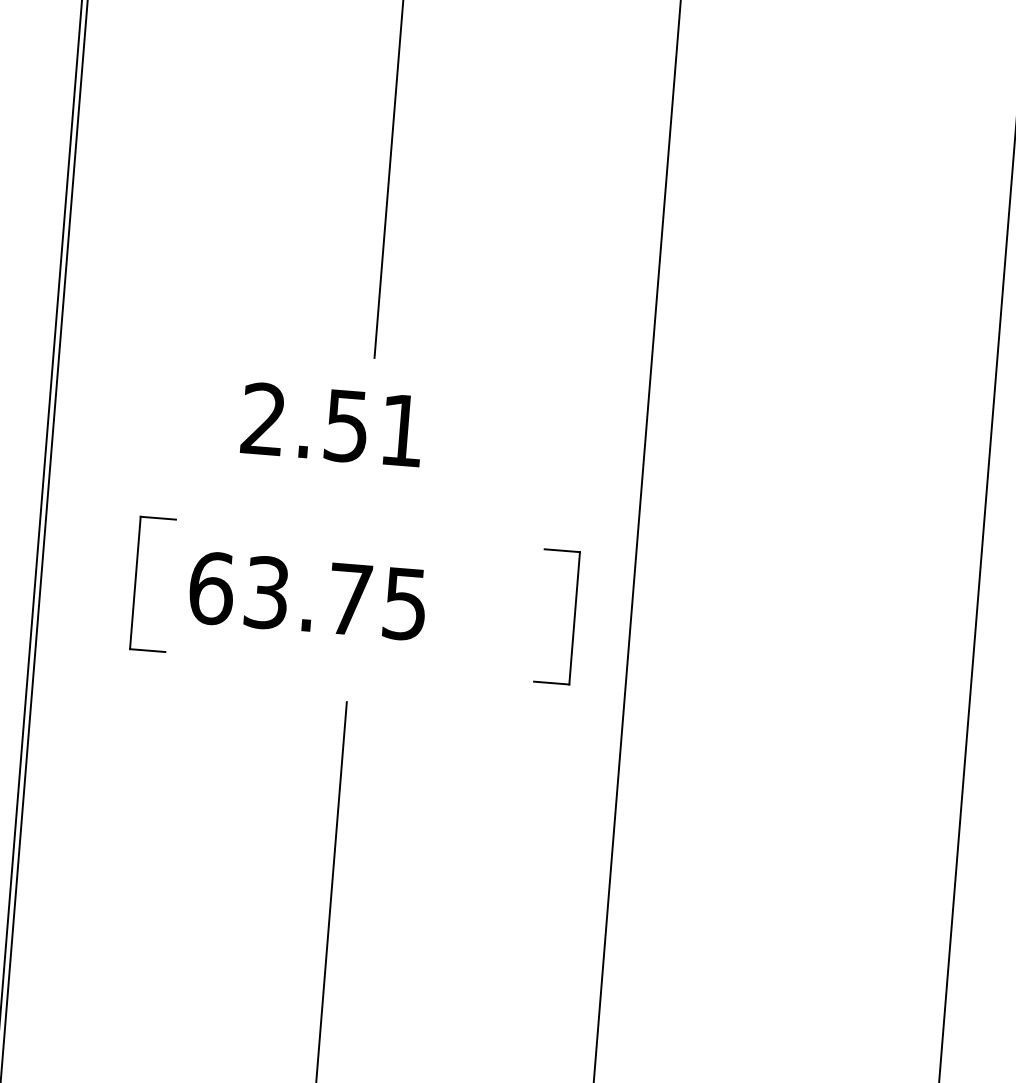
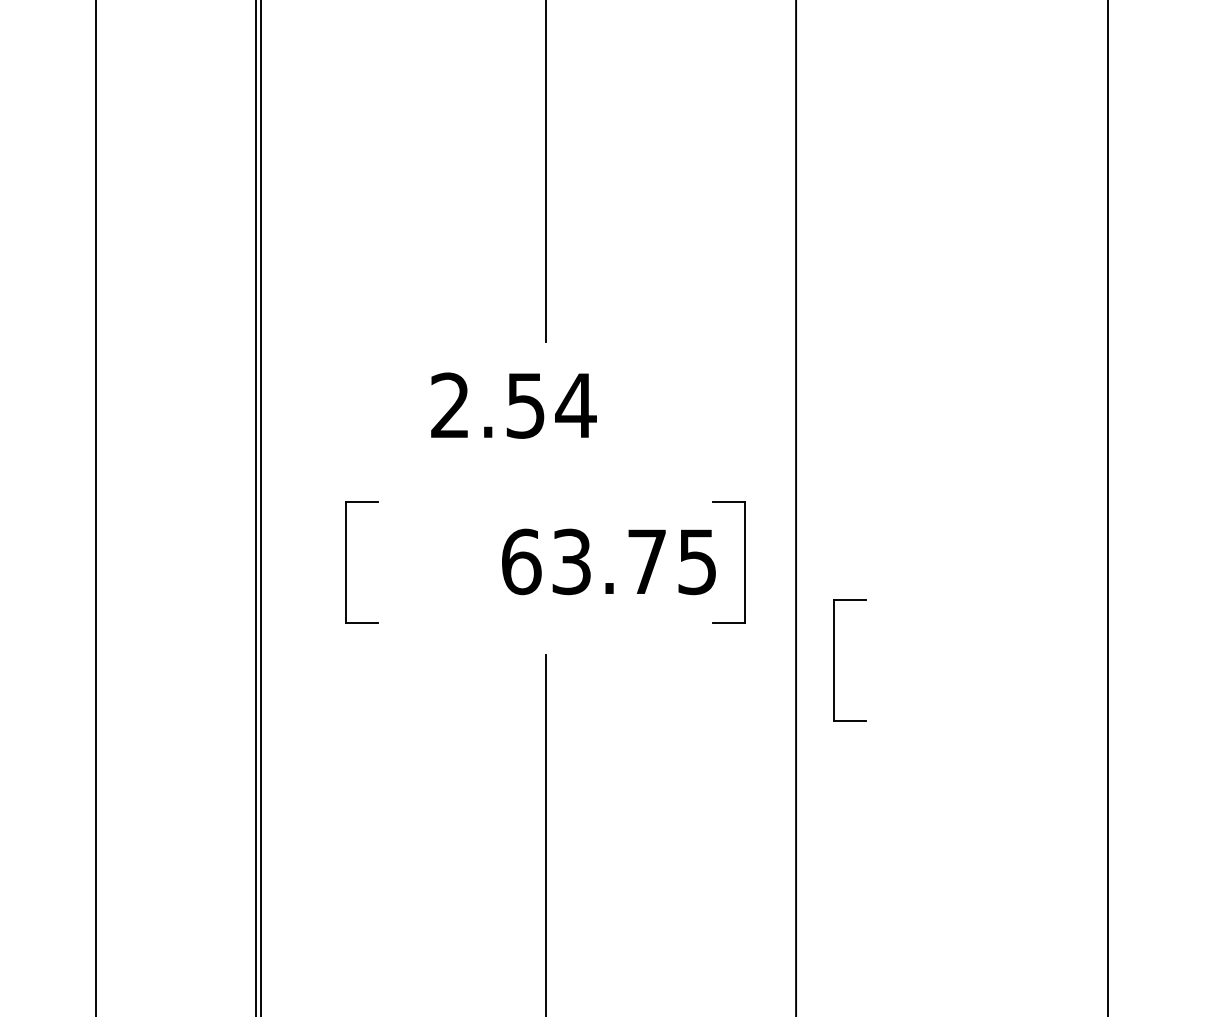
text: (401, 430) -> (575, 405), 2.51 -> 2.54
text: (307, 595) -> (608, 561), moved
part: (664, 734) -> (834, 660), added

